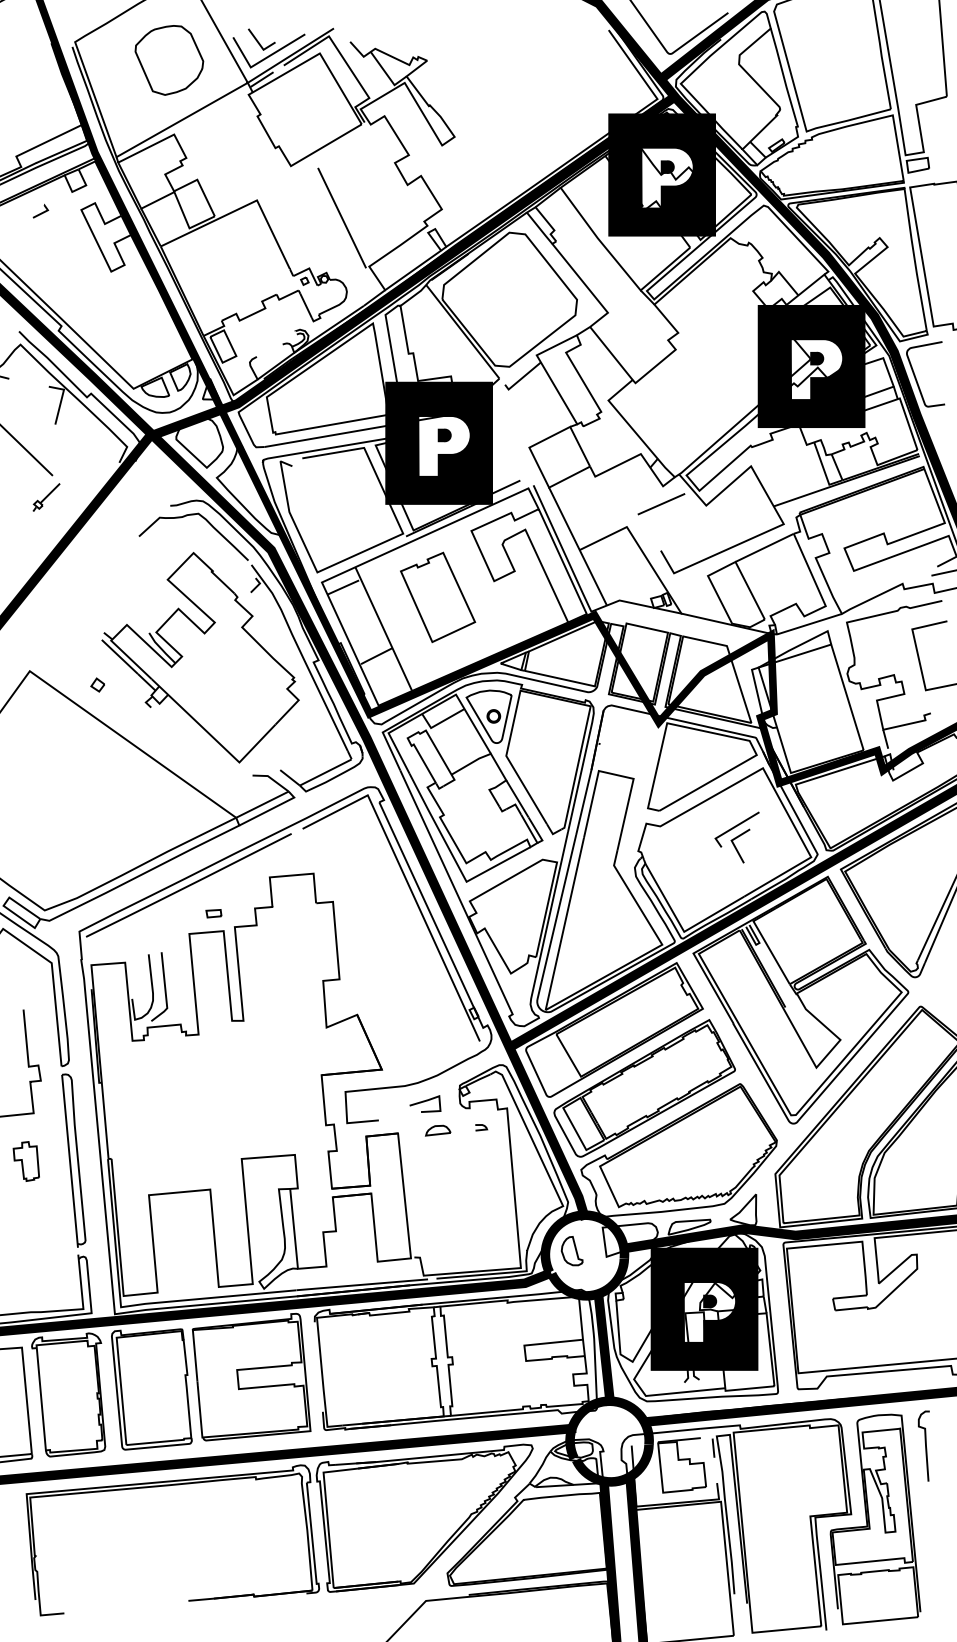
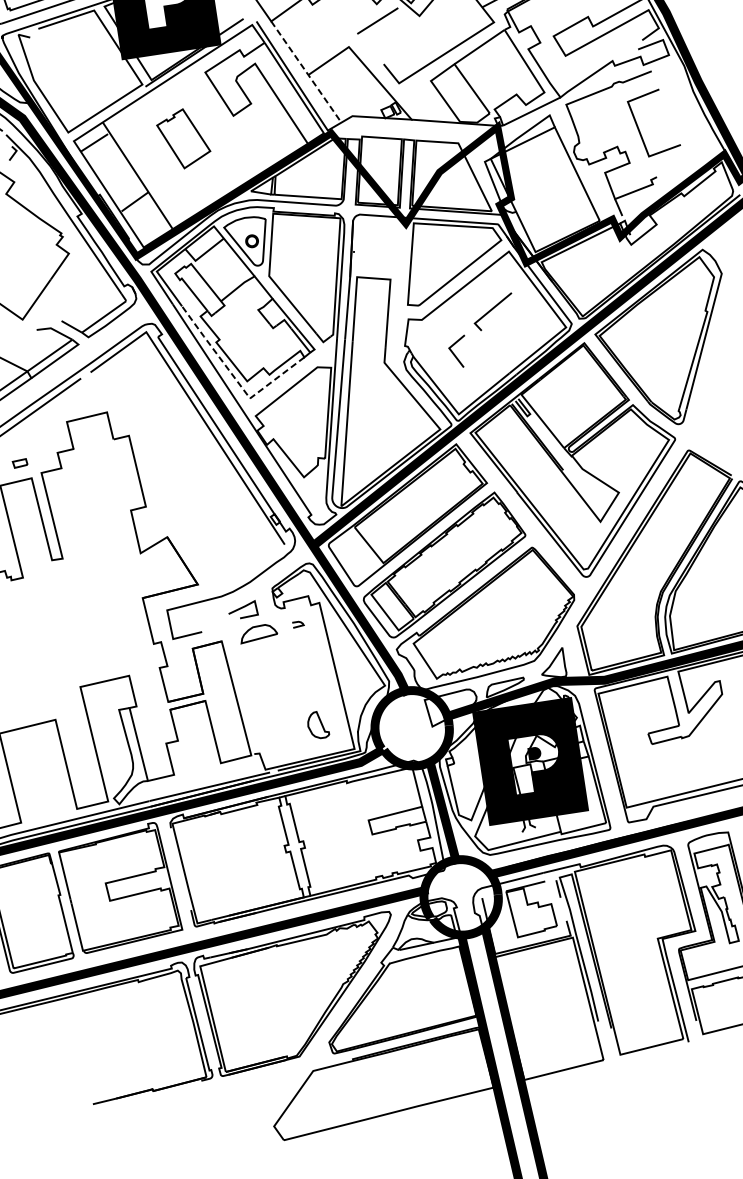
line: (578, 548) -> (307, 73), solid -> dashed
part: (438, 597) -> (184, 138), size x0.7
line: (736, 847) -> (454, 353), moved
line: (454, 859) -> (235, 379), solid -> dashed
part: (438, 1130) -> (258, 633), size x1.6
part: (571, 1251) -> (317, 725), moved

